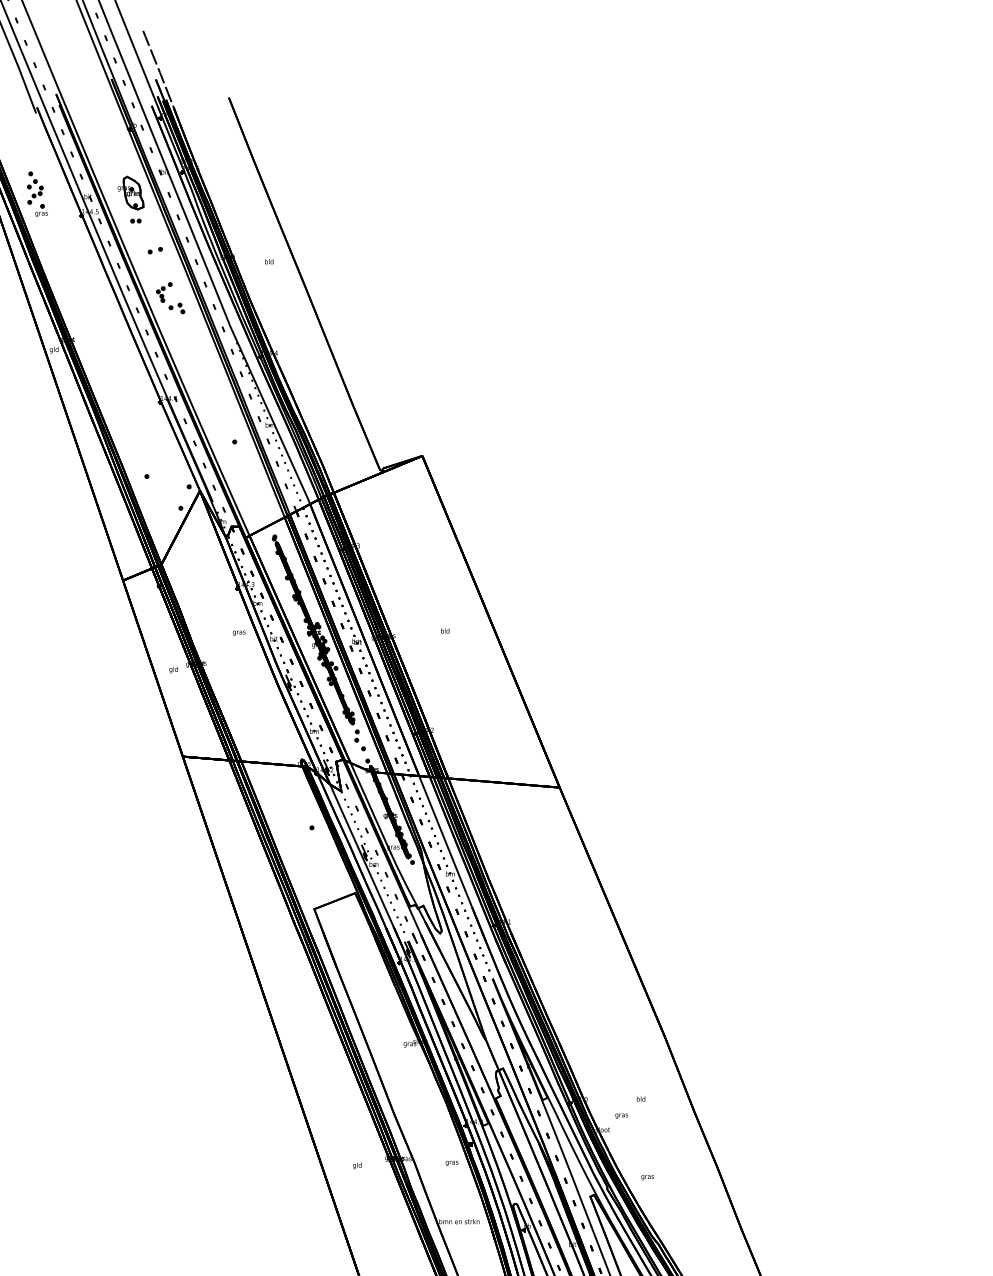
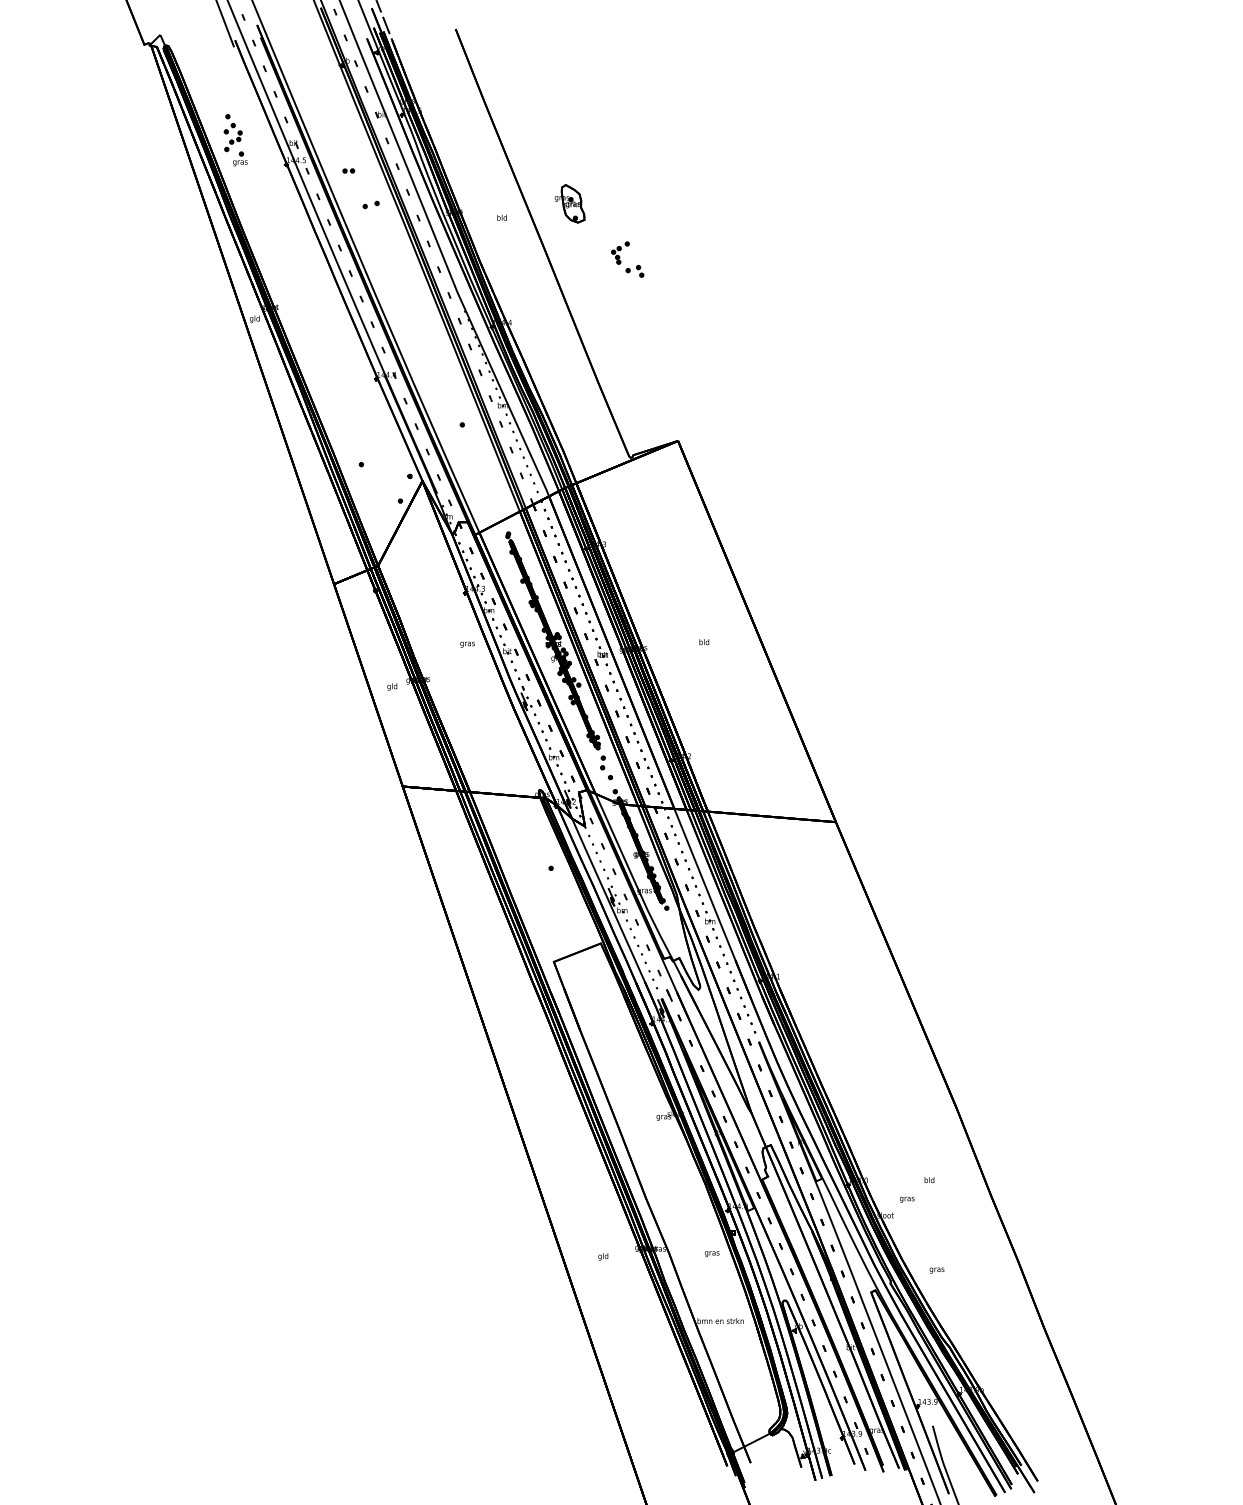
part: (130, 192) -> (569, 203), moved
part: (165, 299) -> (621, 261), moved

